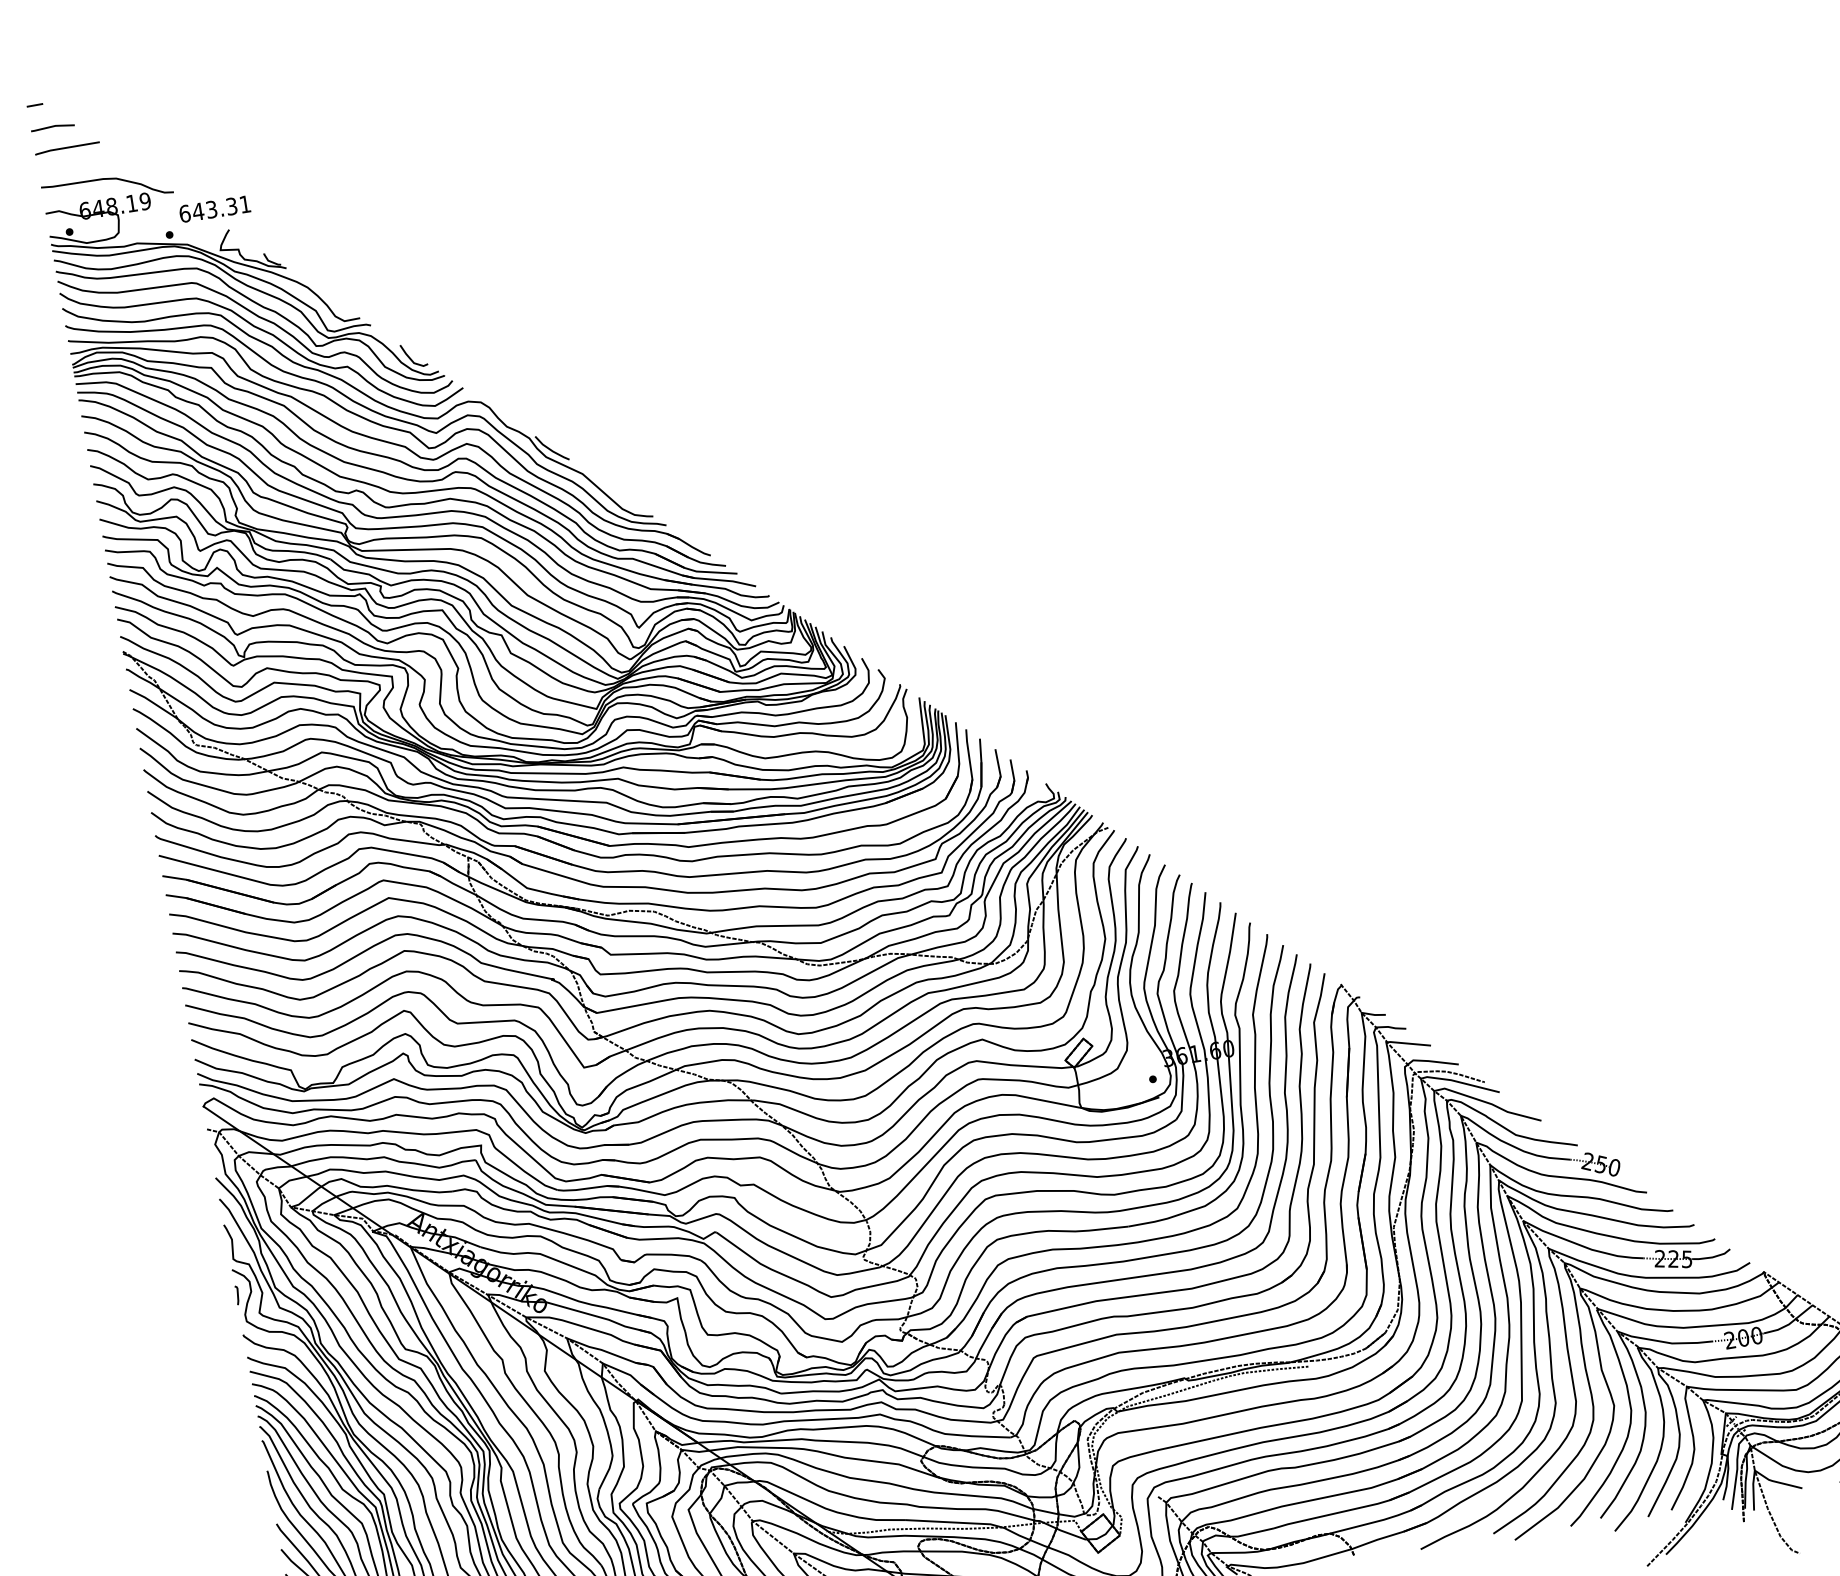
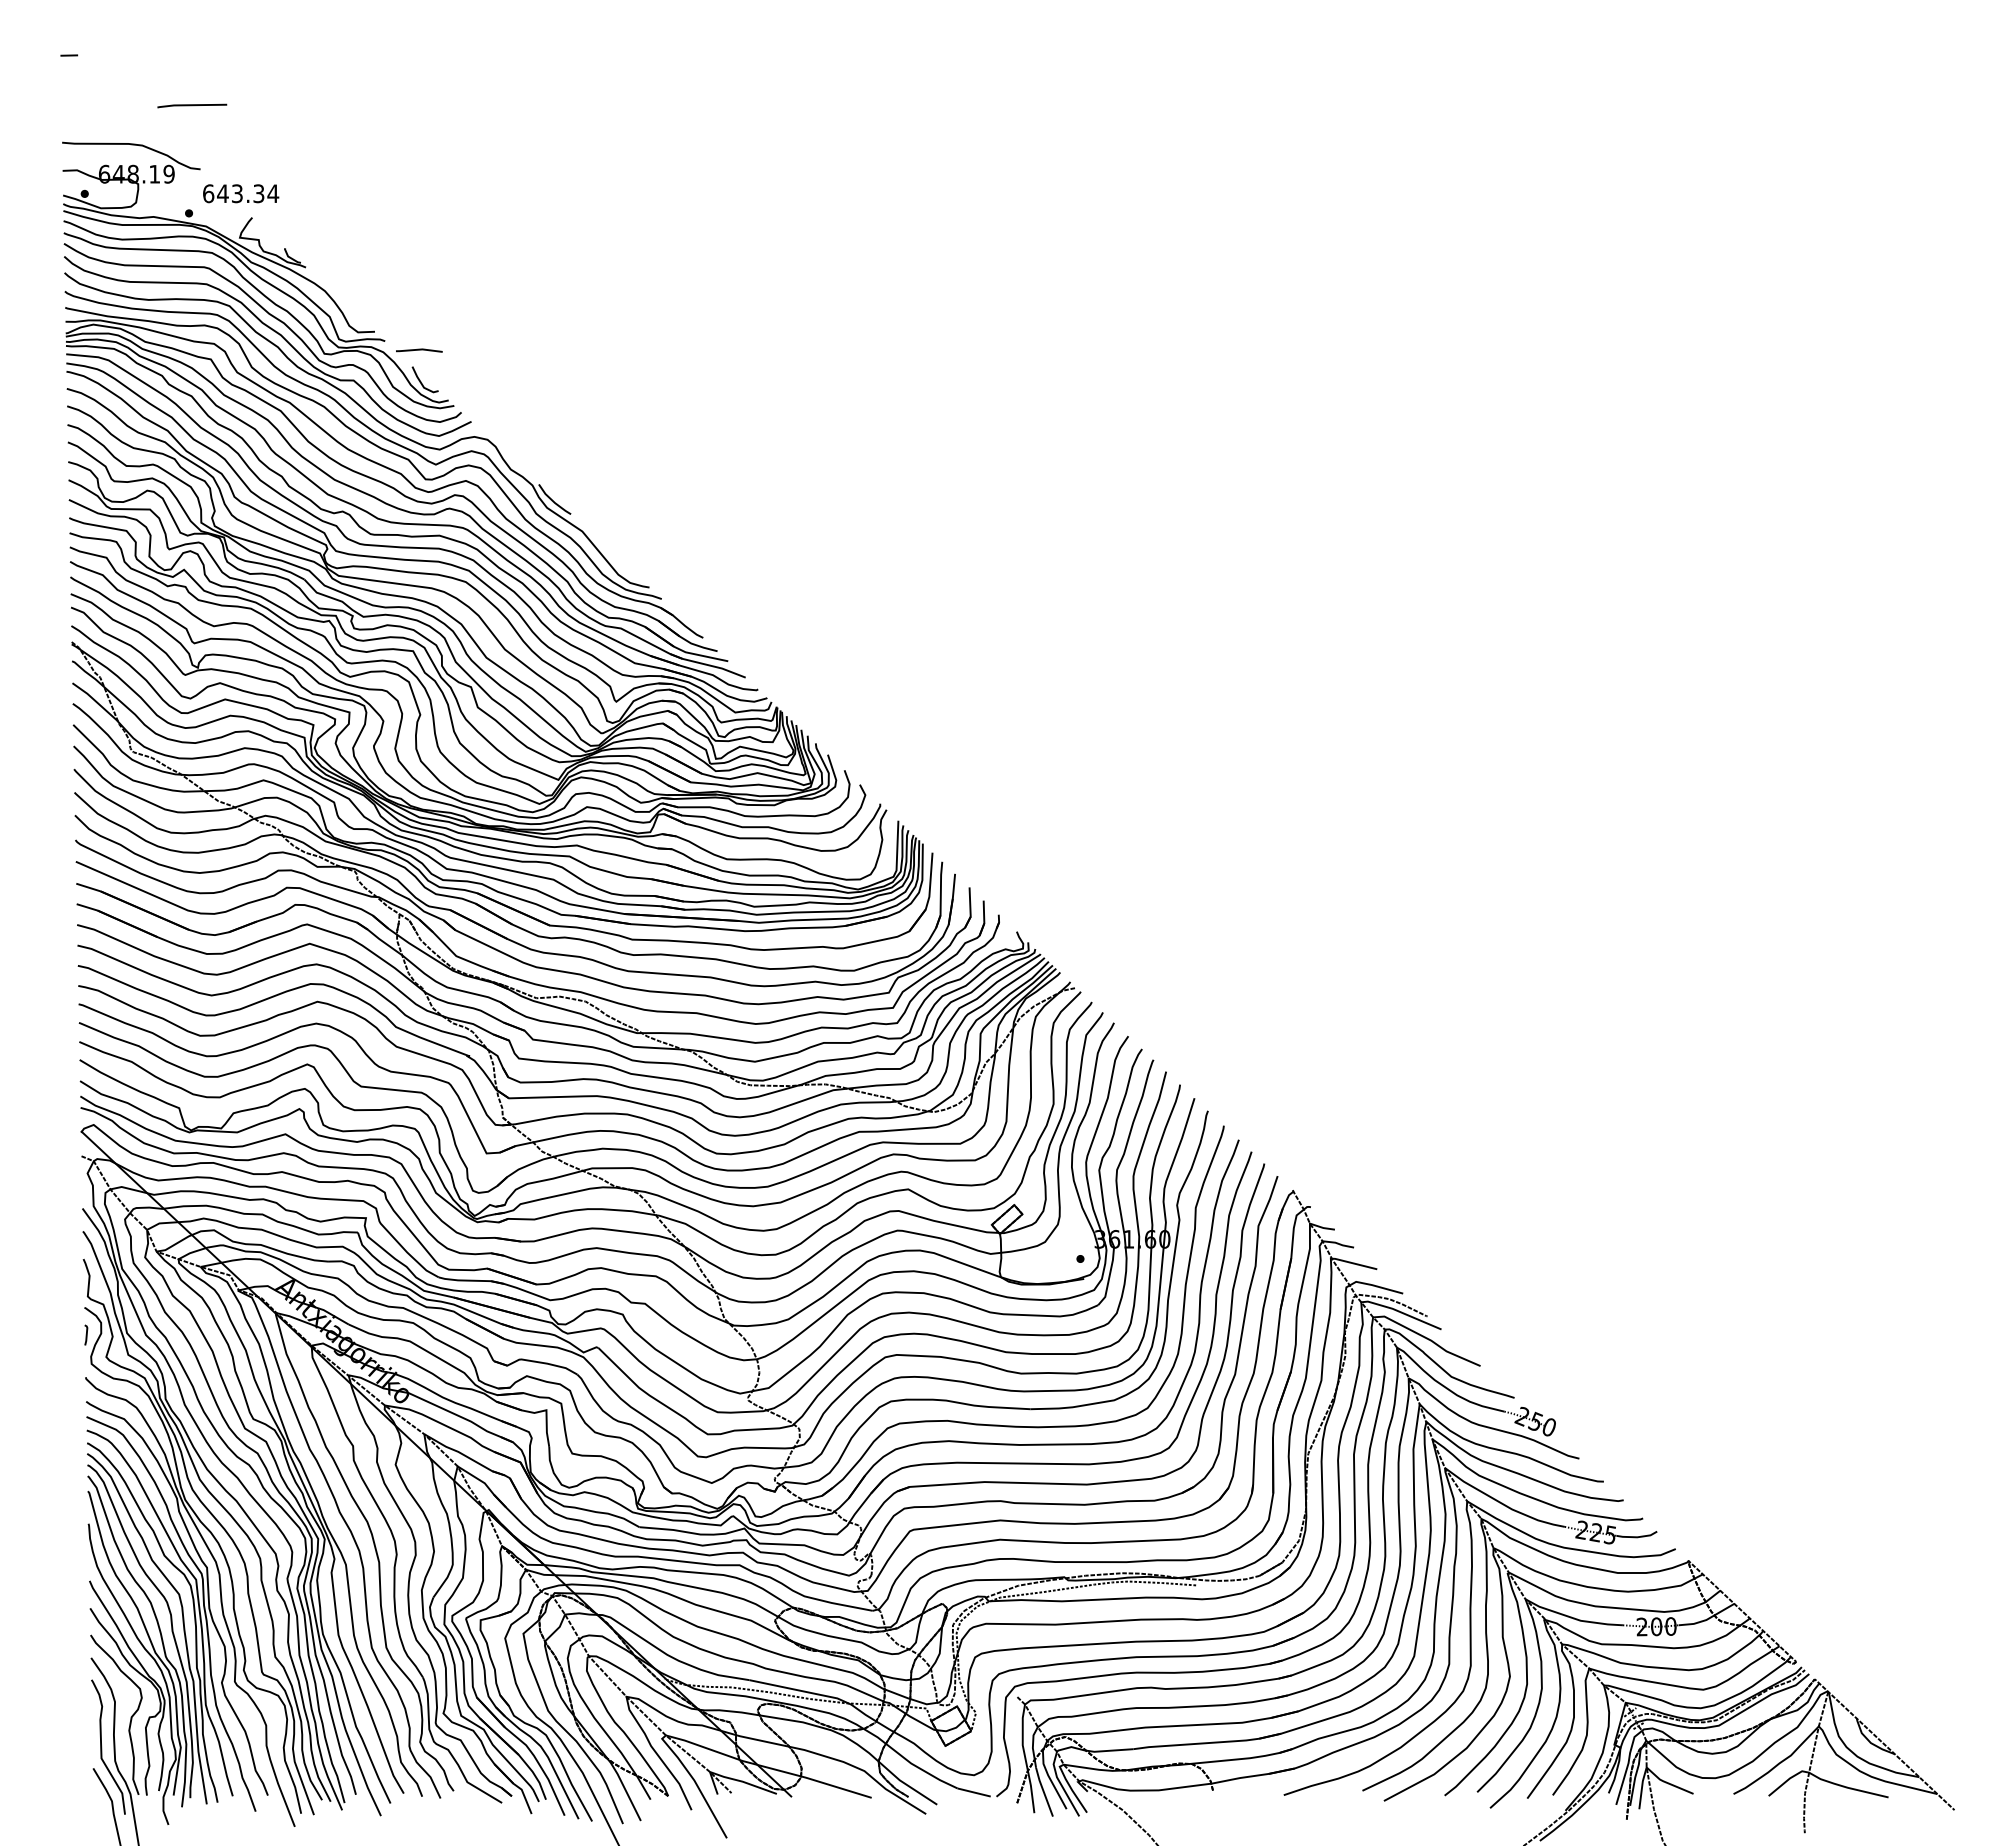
line: (52, 127) -> (419, 350), moved
line: (67, 147) -> (192, 105), moved
text: (245, 204) -> (273, 193), 643.31 -> 643.34

